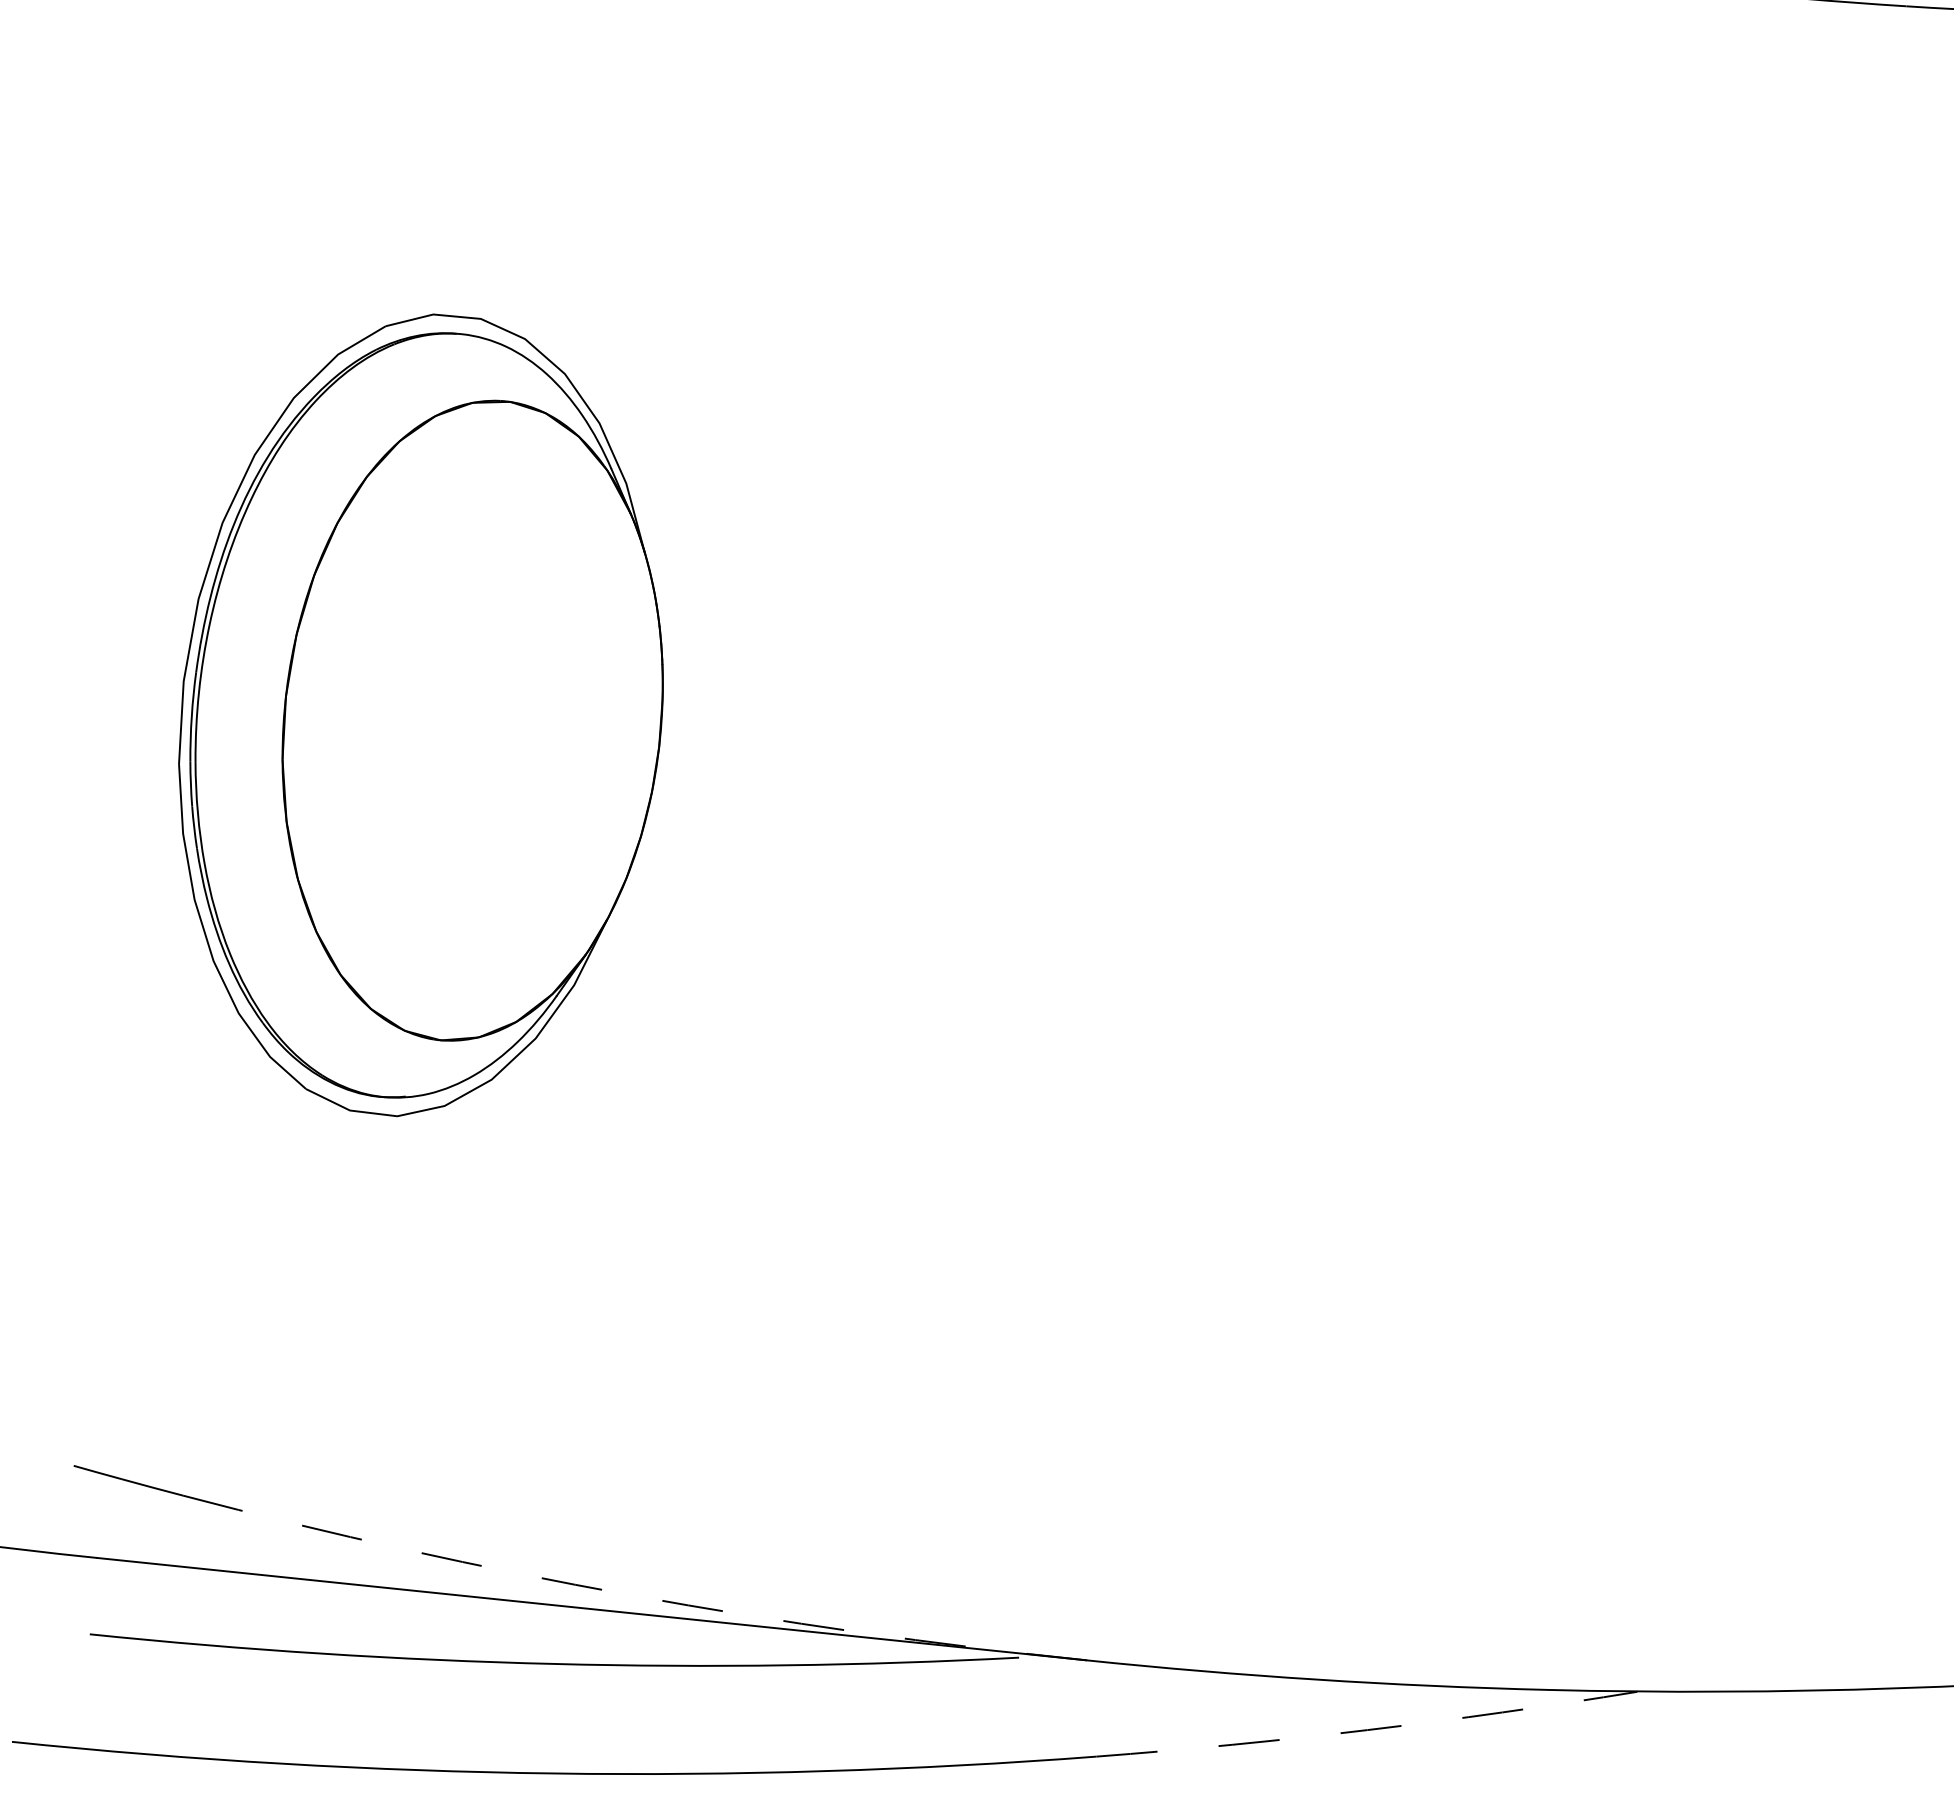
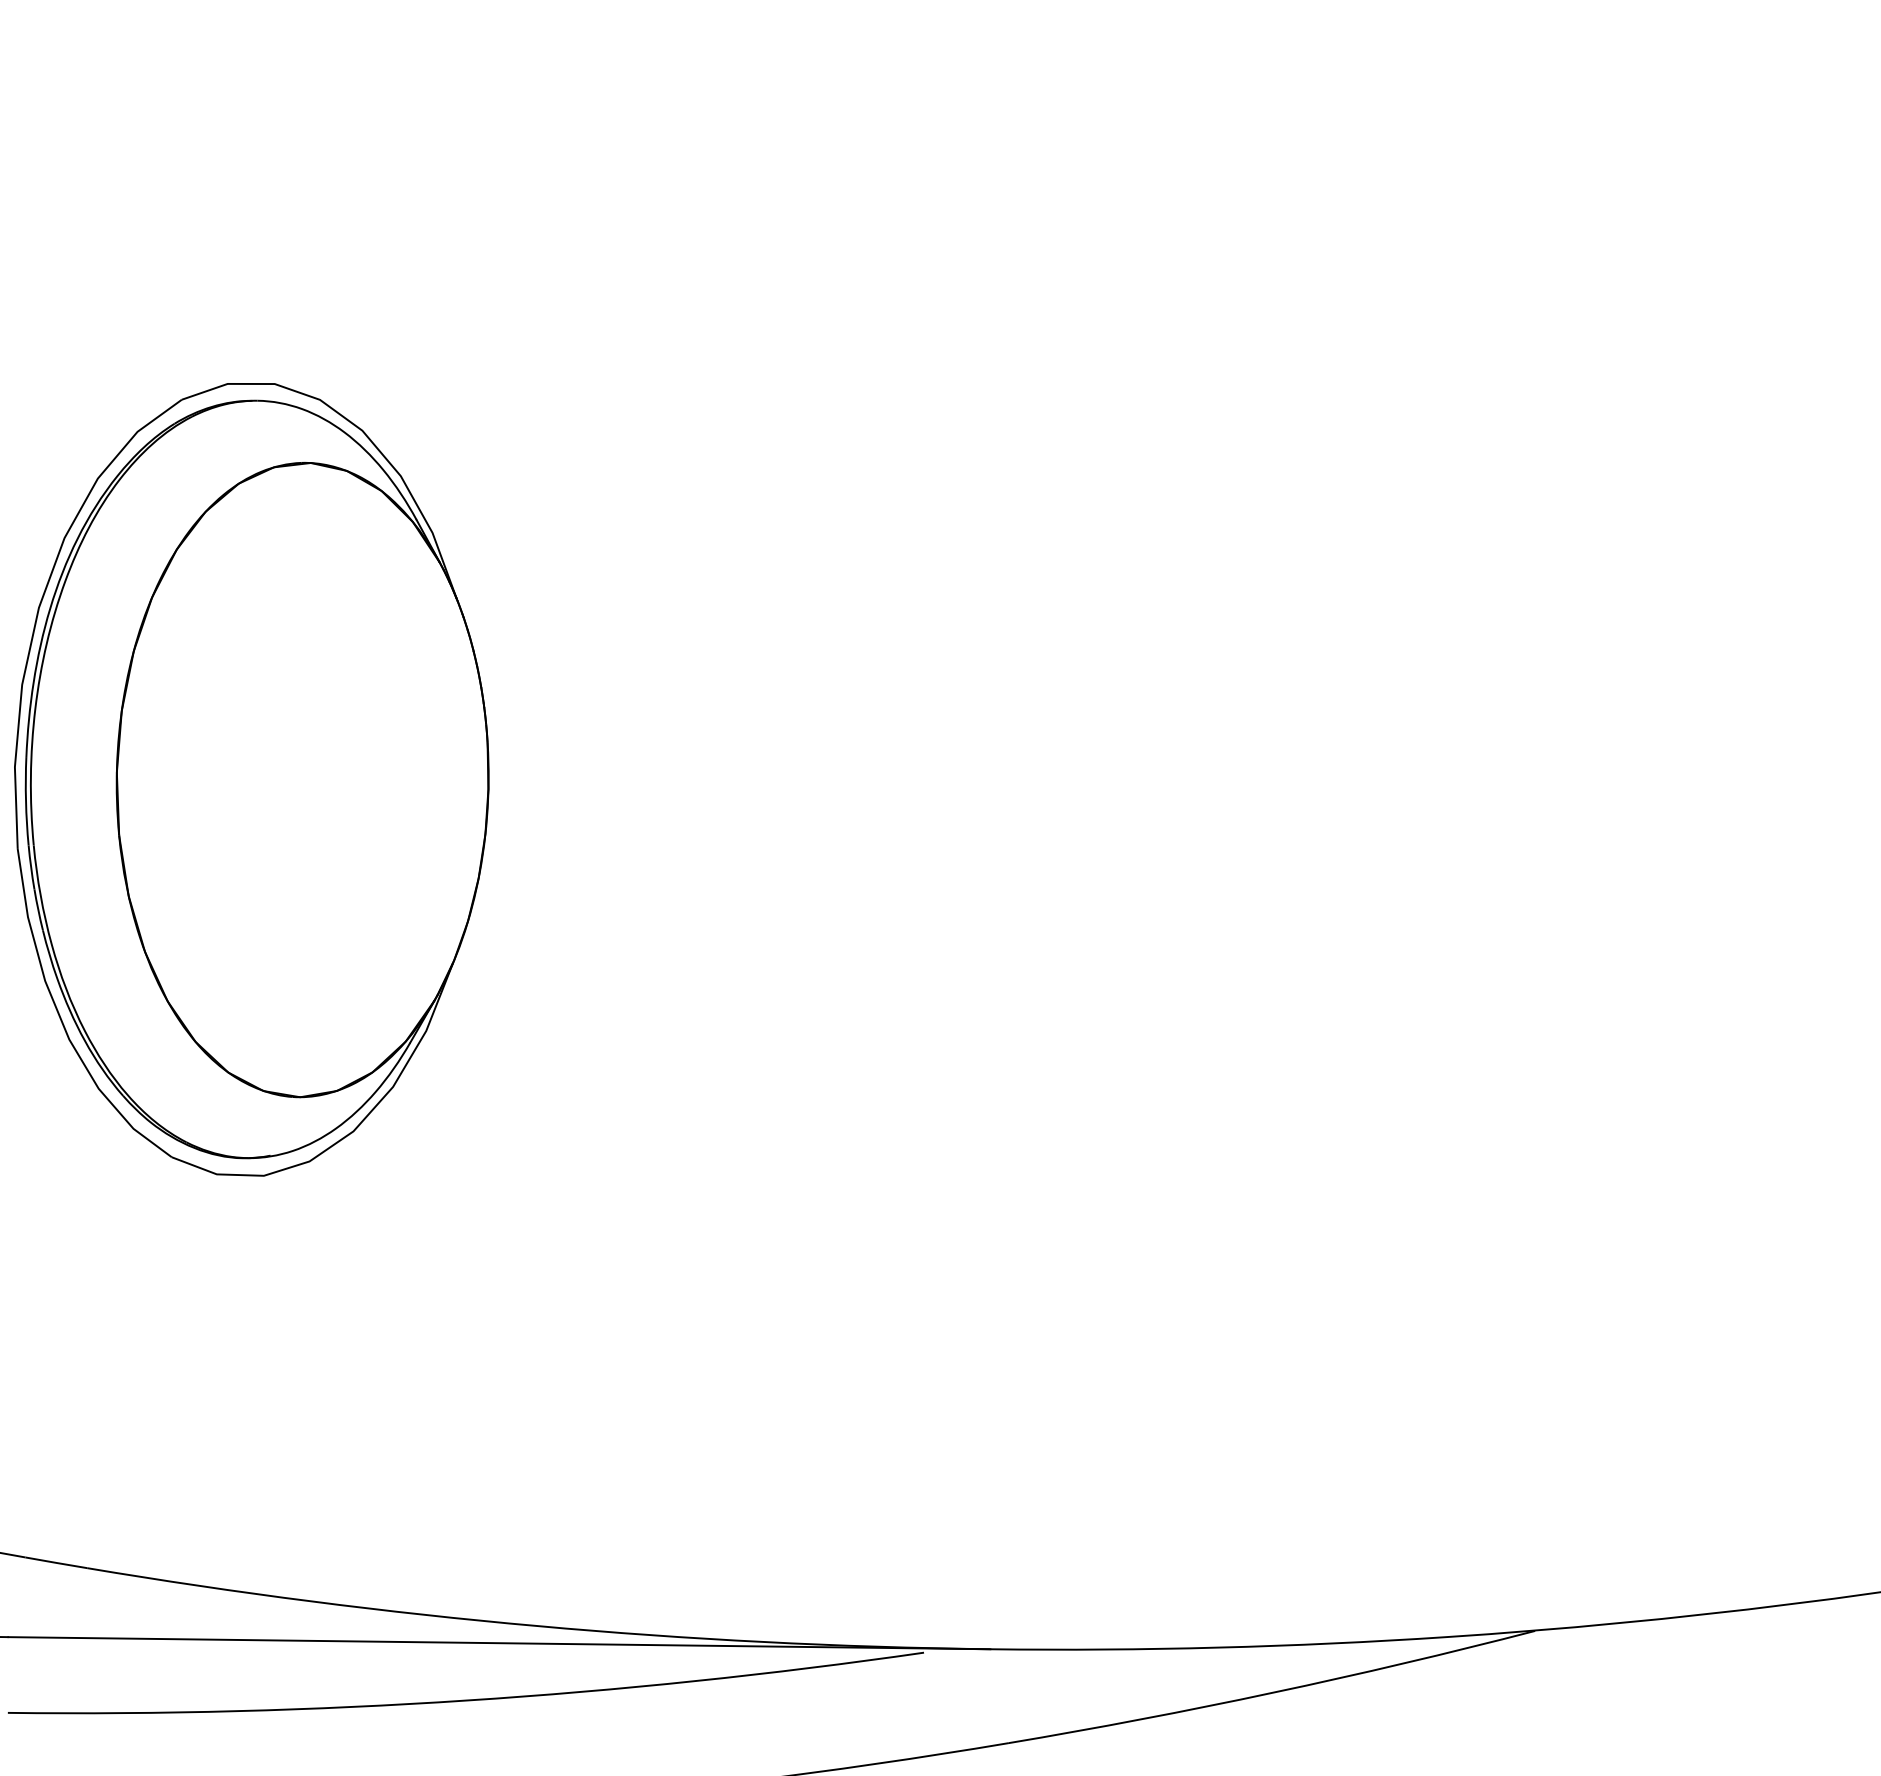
arc: (631, 1595) -> (537, 1626), dashed -> solid
arc: (1367, 1730) -> (1273, 1693), dashed -> solid

